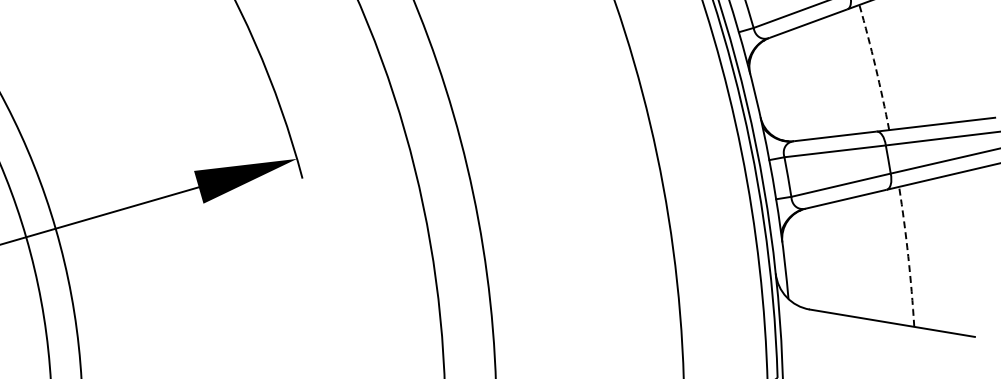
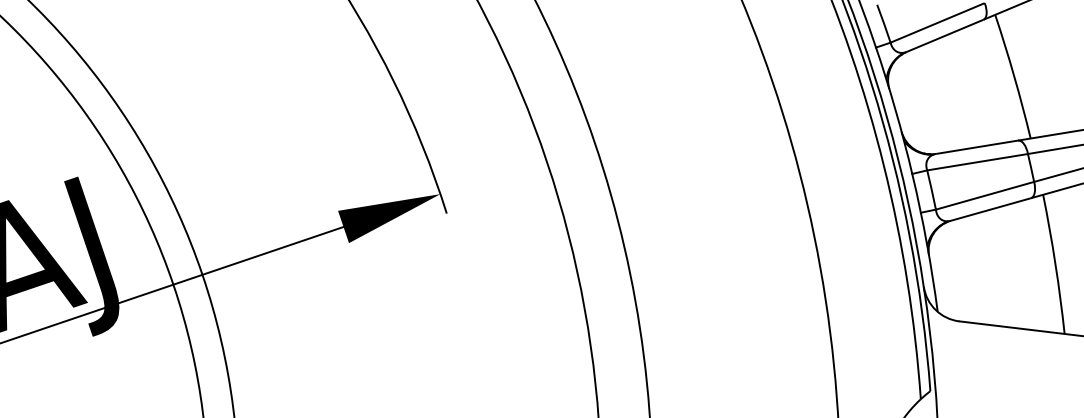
arc: (875, 67) -> (1014, 76), dashed -> solid
arc: (908, 257) -> (1055, 264), dashed -> solid

